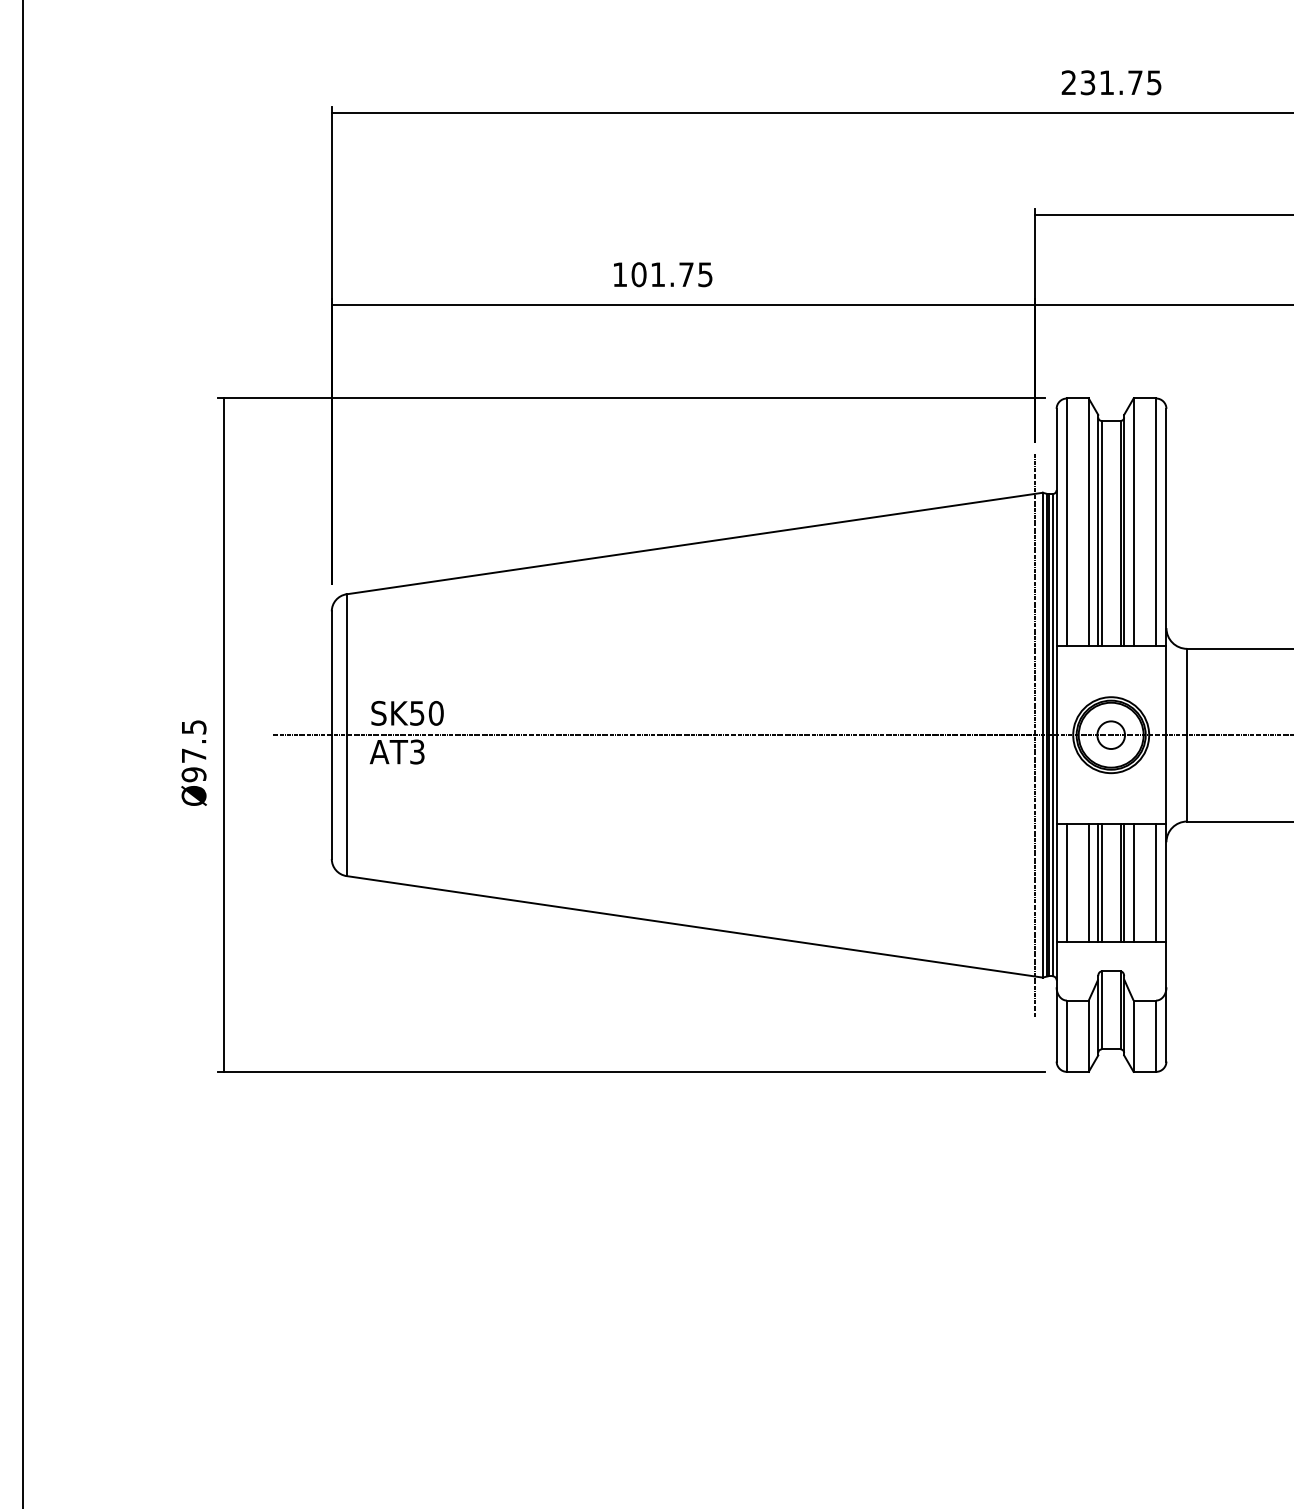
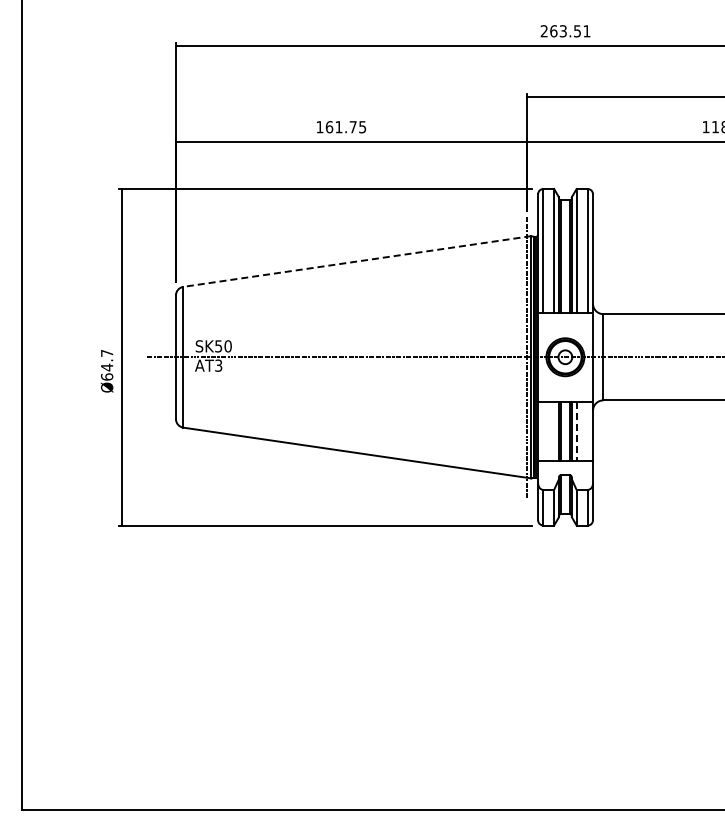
text: (1121, 83) -> (570, 31), 231.75 -> 263.51
text: (639, 273) -> (329, 126), 101.75 -> 161.75
line: (695, 543) -> (357, 261), solid -> dashed
text: (194, 749) -> (107, 364), Ø97.5 -> Ø64.7
line: (1067, 881) -> (543, 430), removed
line: (1089, 881) -> (554, 430), removed
line: (1155, 881) -> (587, 430), removed
line: (1133, 883) -> (576, 431), solid -> dashed

